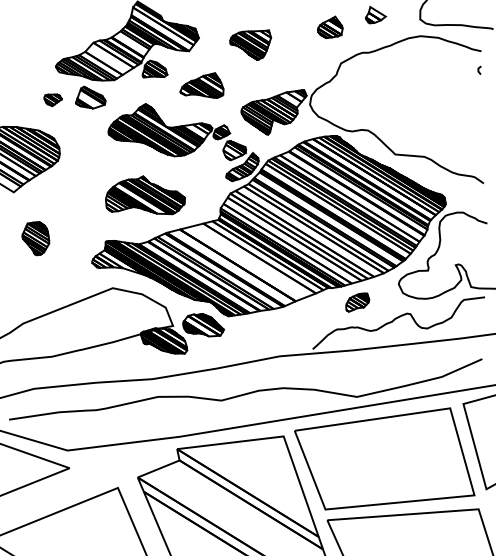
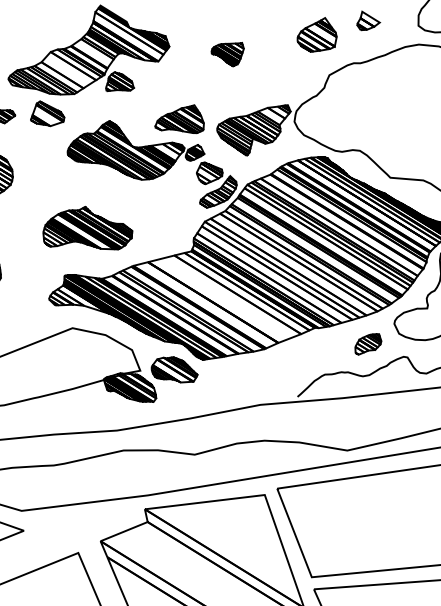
part: (330, 26) -> (317, 33), size x1.4
part: (250, 44) -> (227, 53), size x0.7
part: (201, 85) -> (179, 119), moved
part: (145, 195) -> (87, 228), moved
part: (357, 302) -> (368, 344), moved

